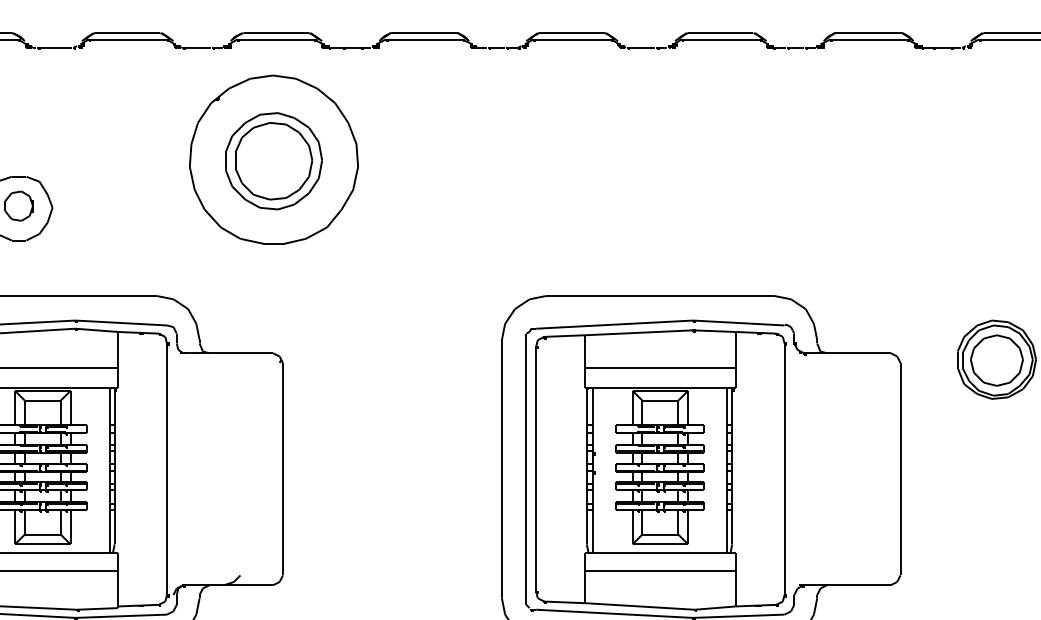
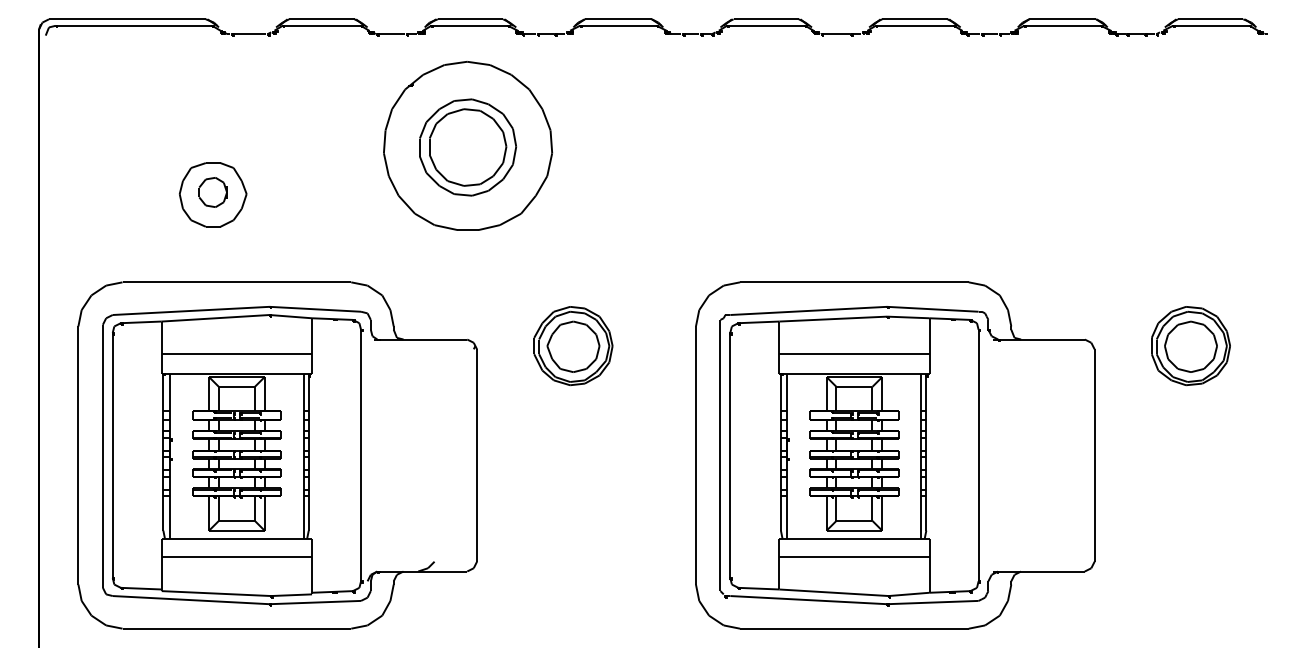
part: (379, 360) -> (573, 346), added

